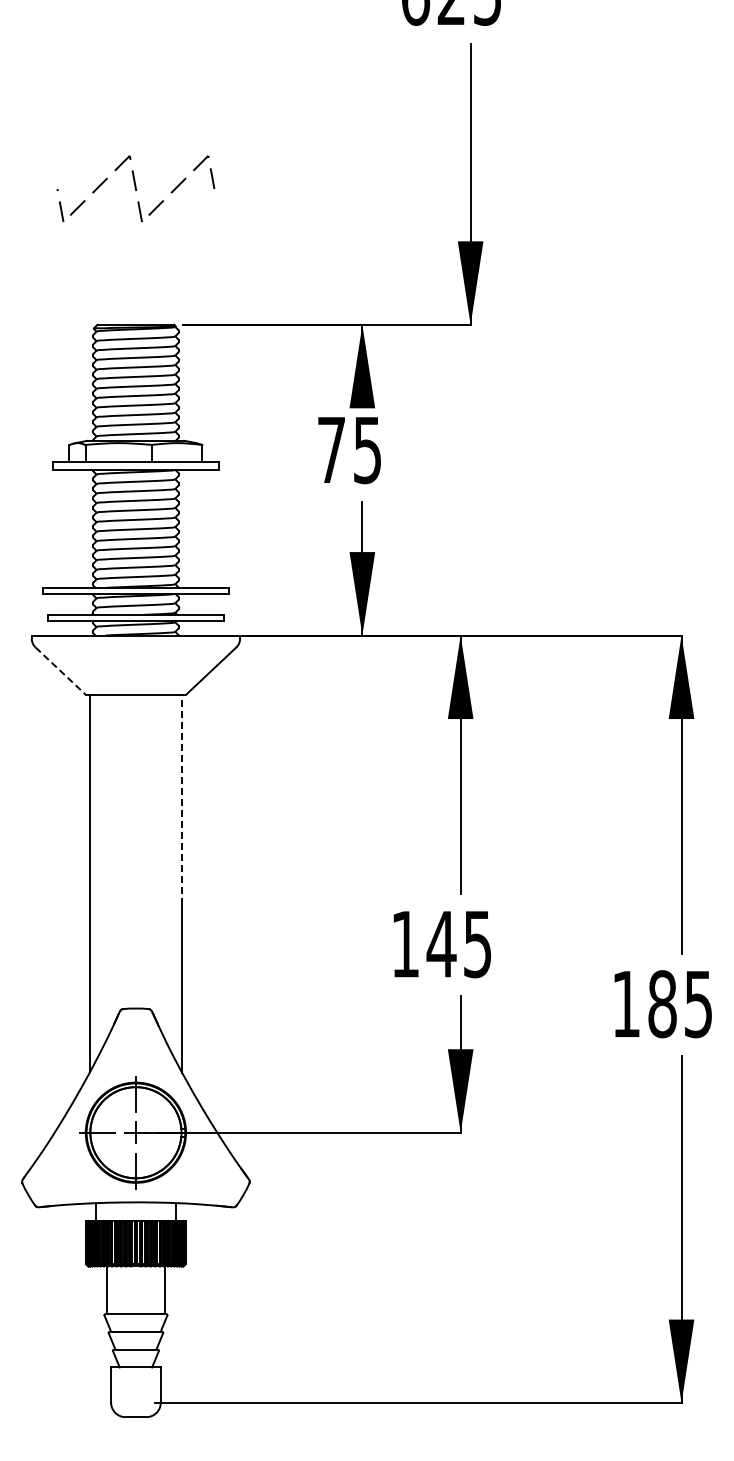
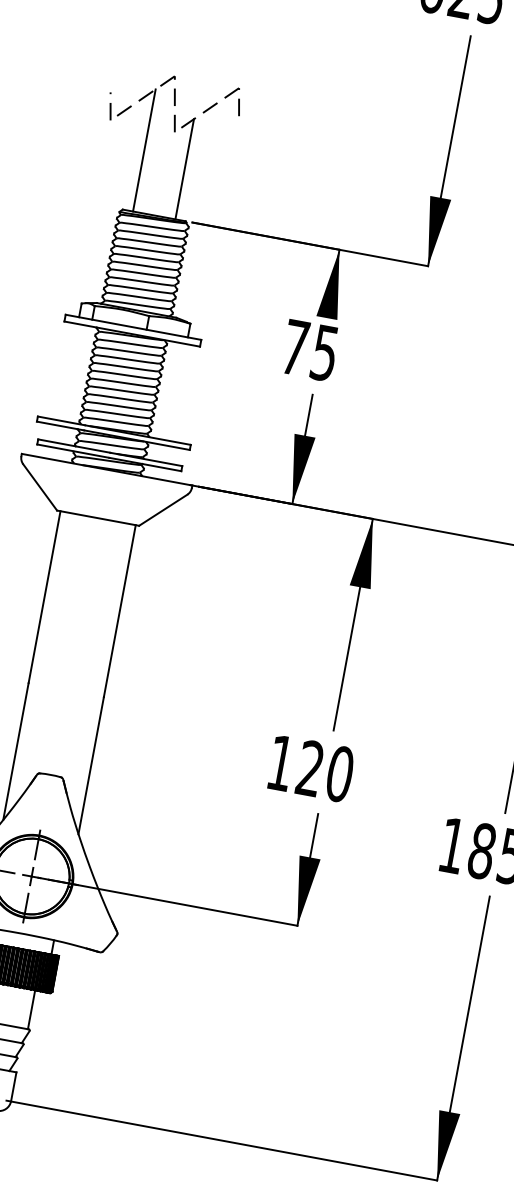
line: (110, 249) -> (144, 149), added
line: (161, 263) -> (184, 169), added
line: (61, 671) -> (40, 487), dashed -> solid
line: (181, 799) -> (119, 610), dashed -> solid
text: (459, 944) -> (325, 771), 145 -> 120

